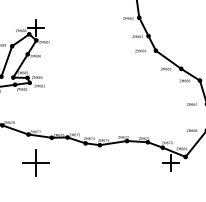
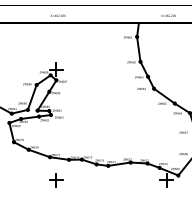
part: (36, 163) -> (56, 180), size x0.62

